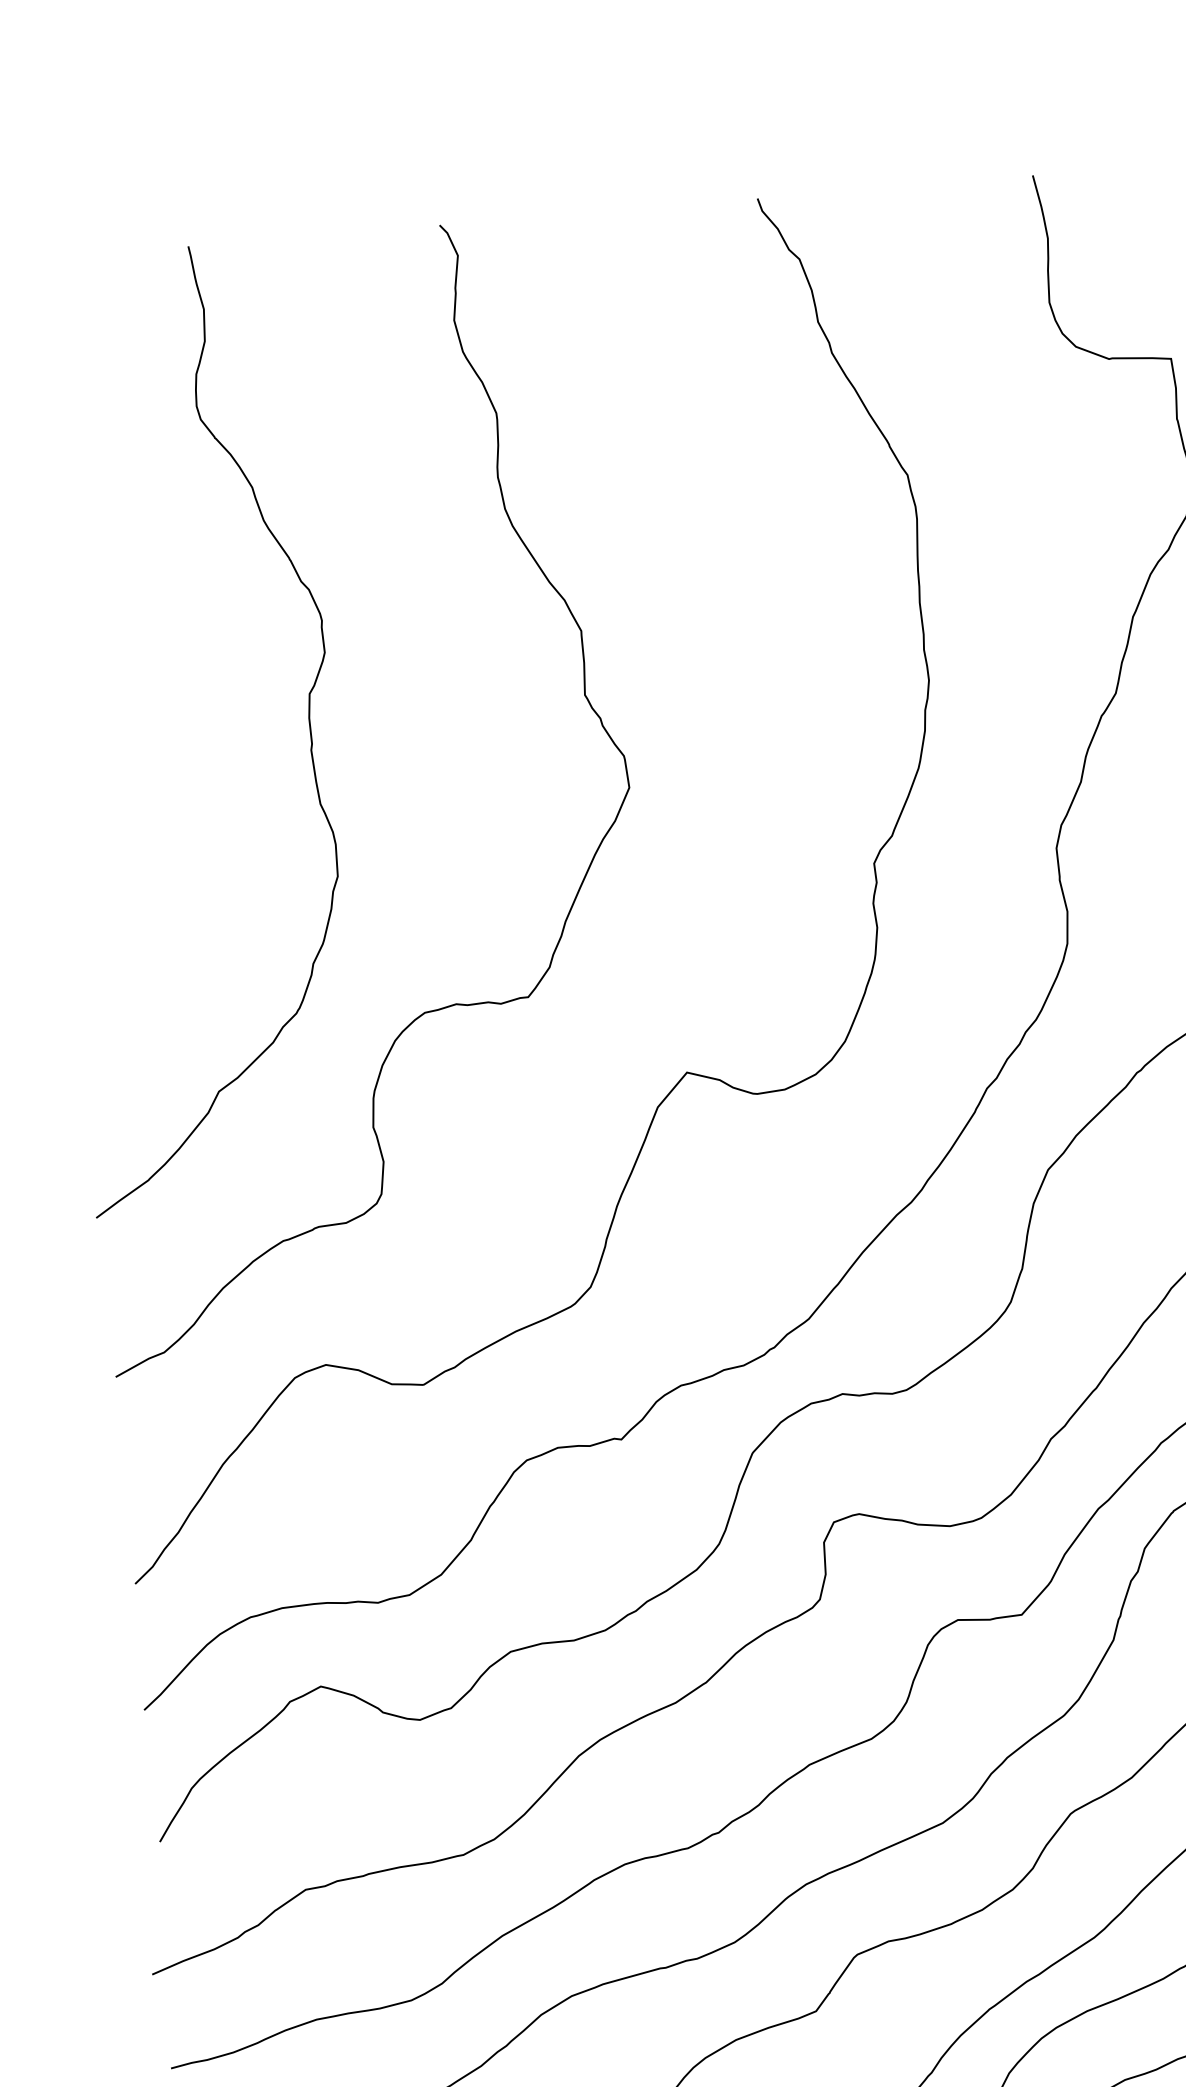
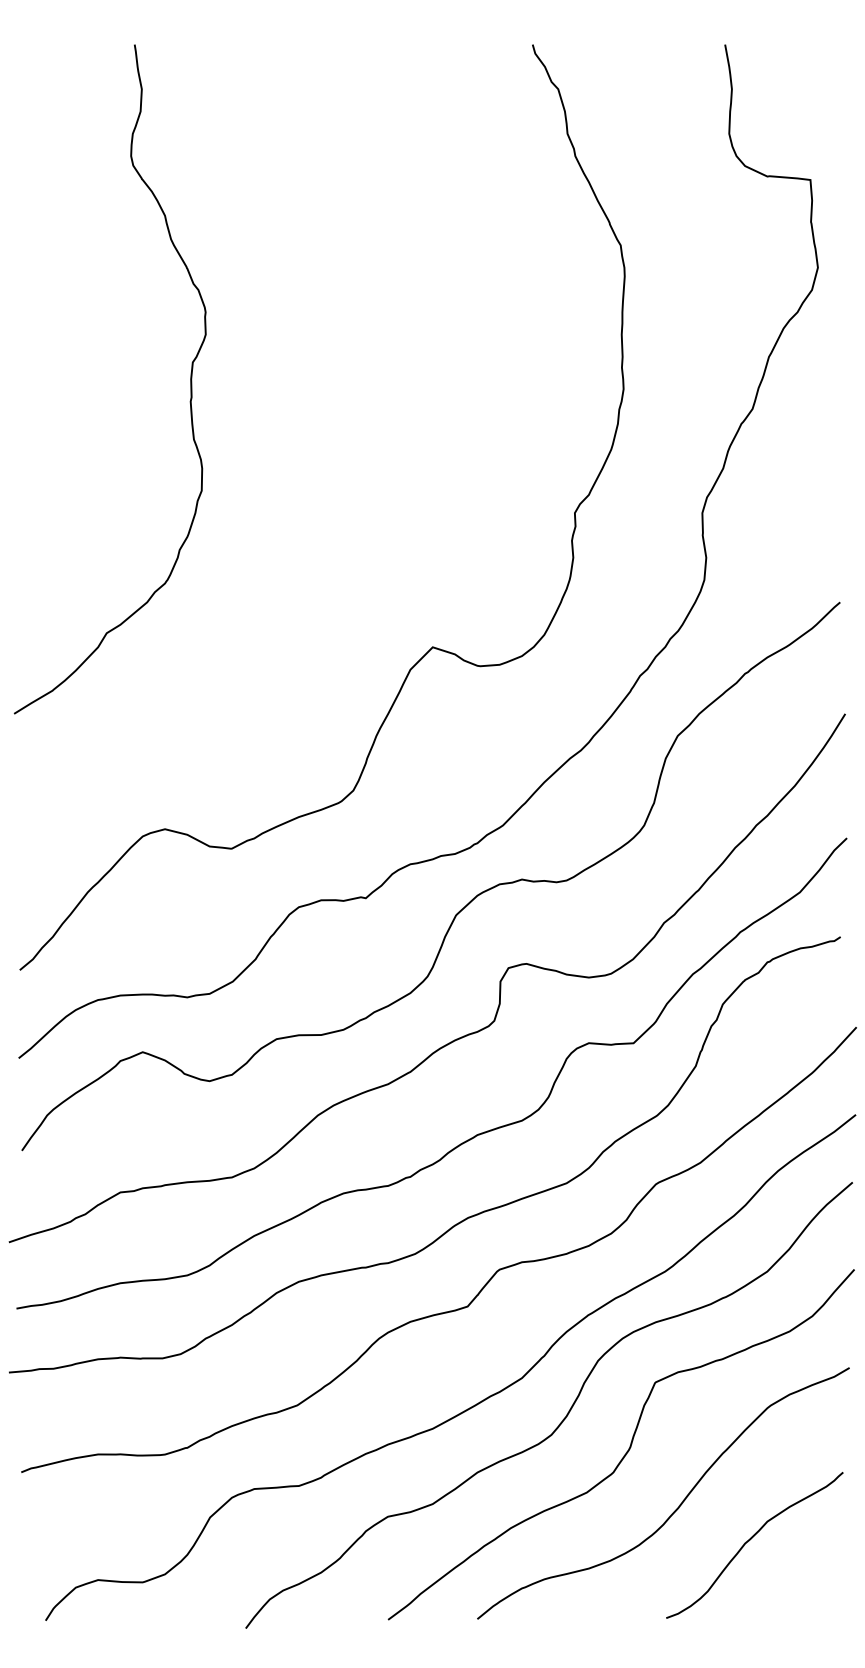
curve: (423, 1011) -> (253, 589), removed

